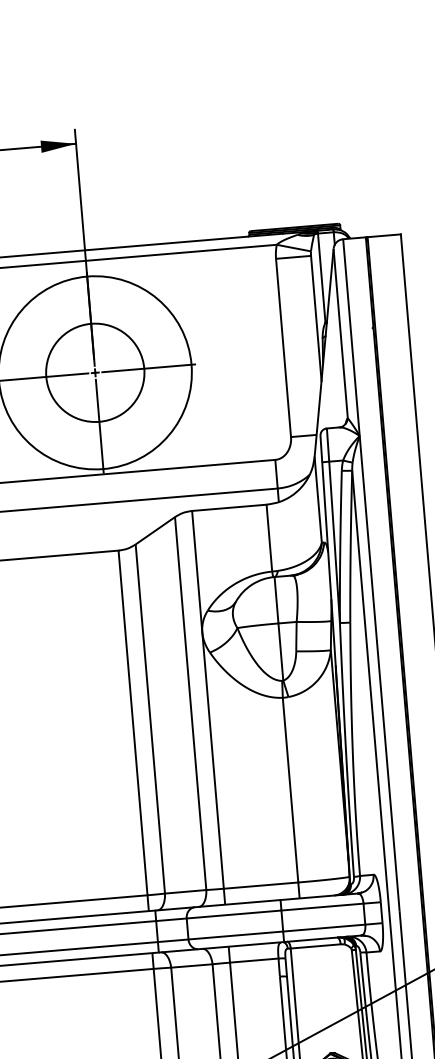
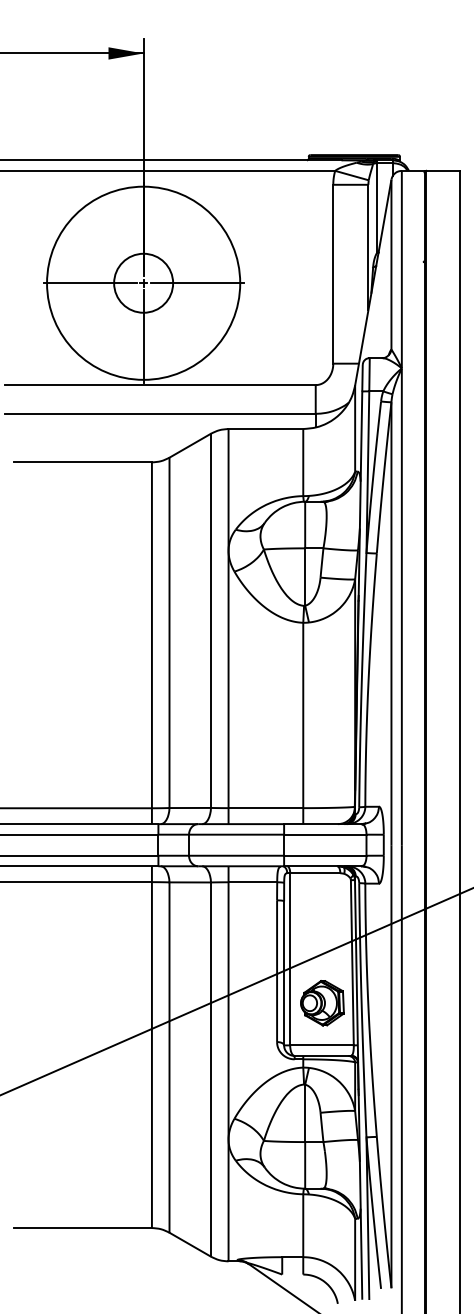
circle: (95, 373) -> (143, 283), size x0.6

